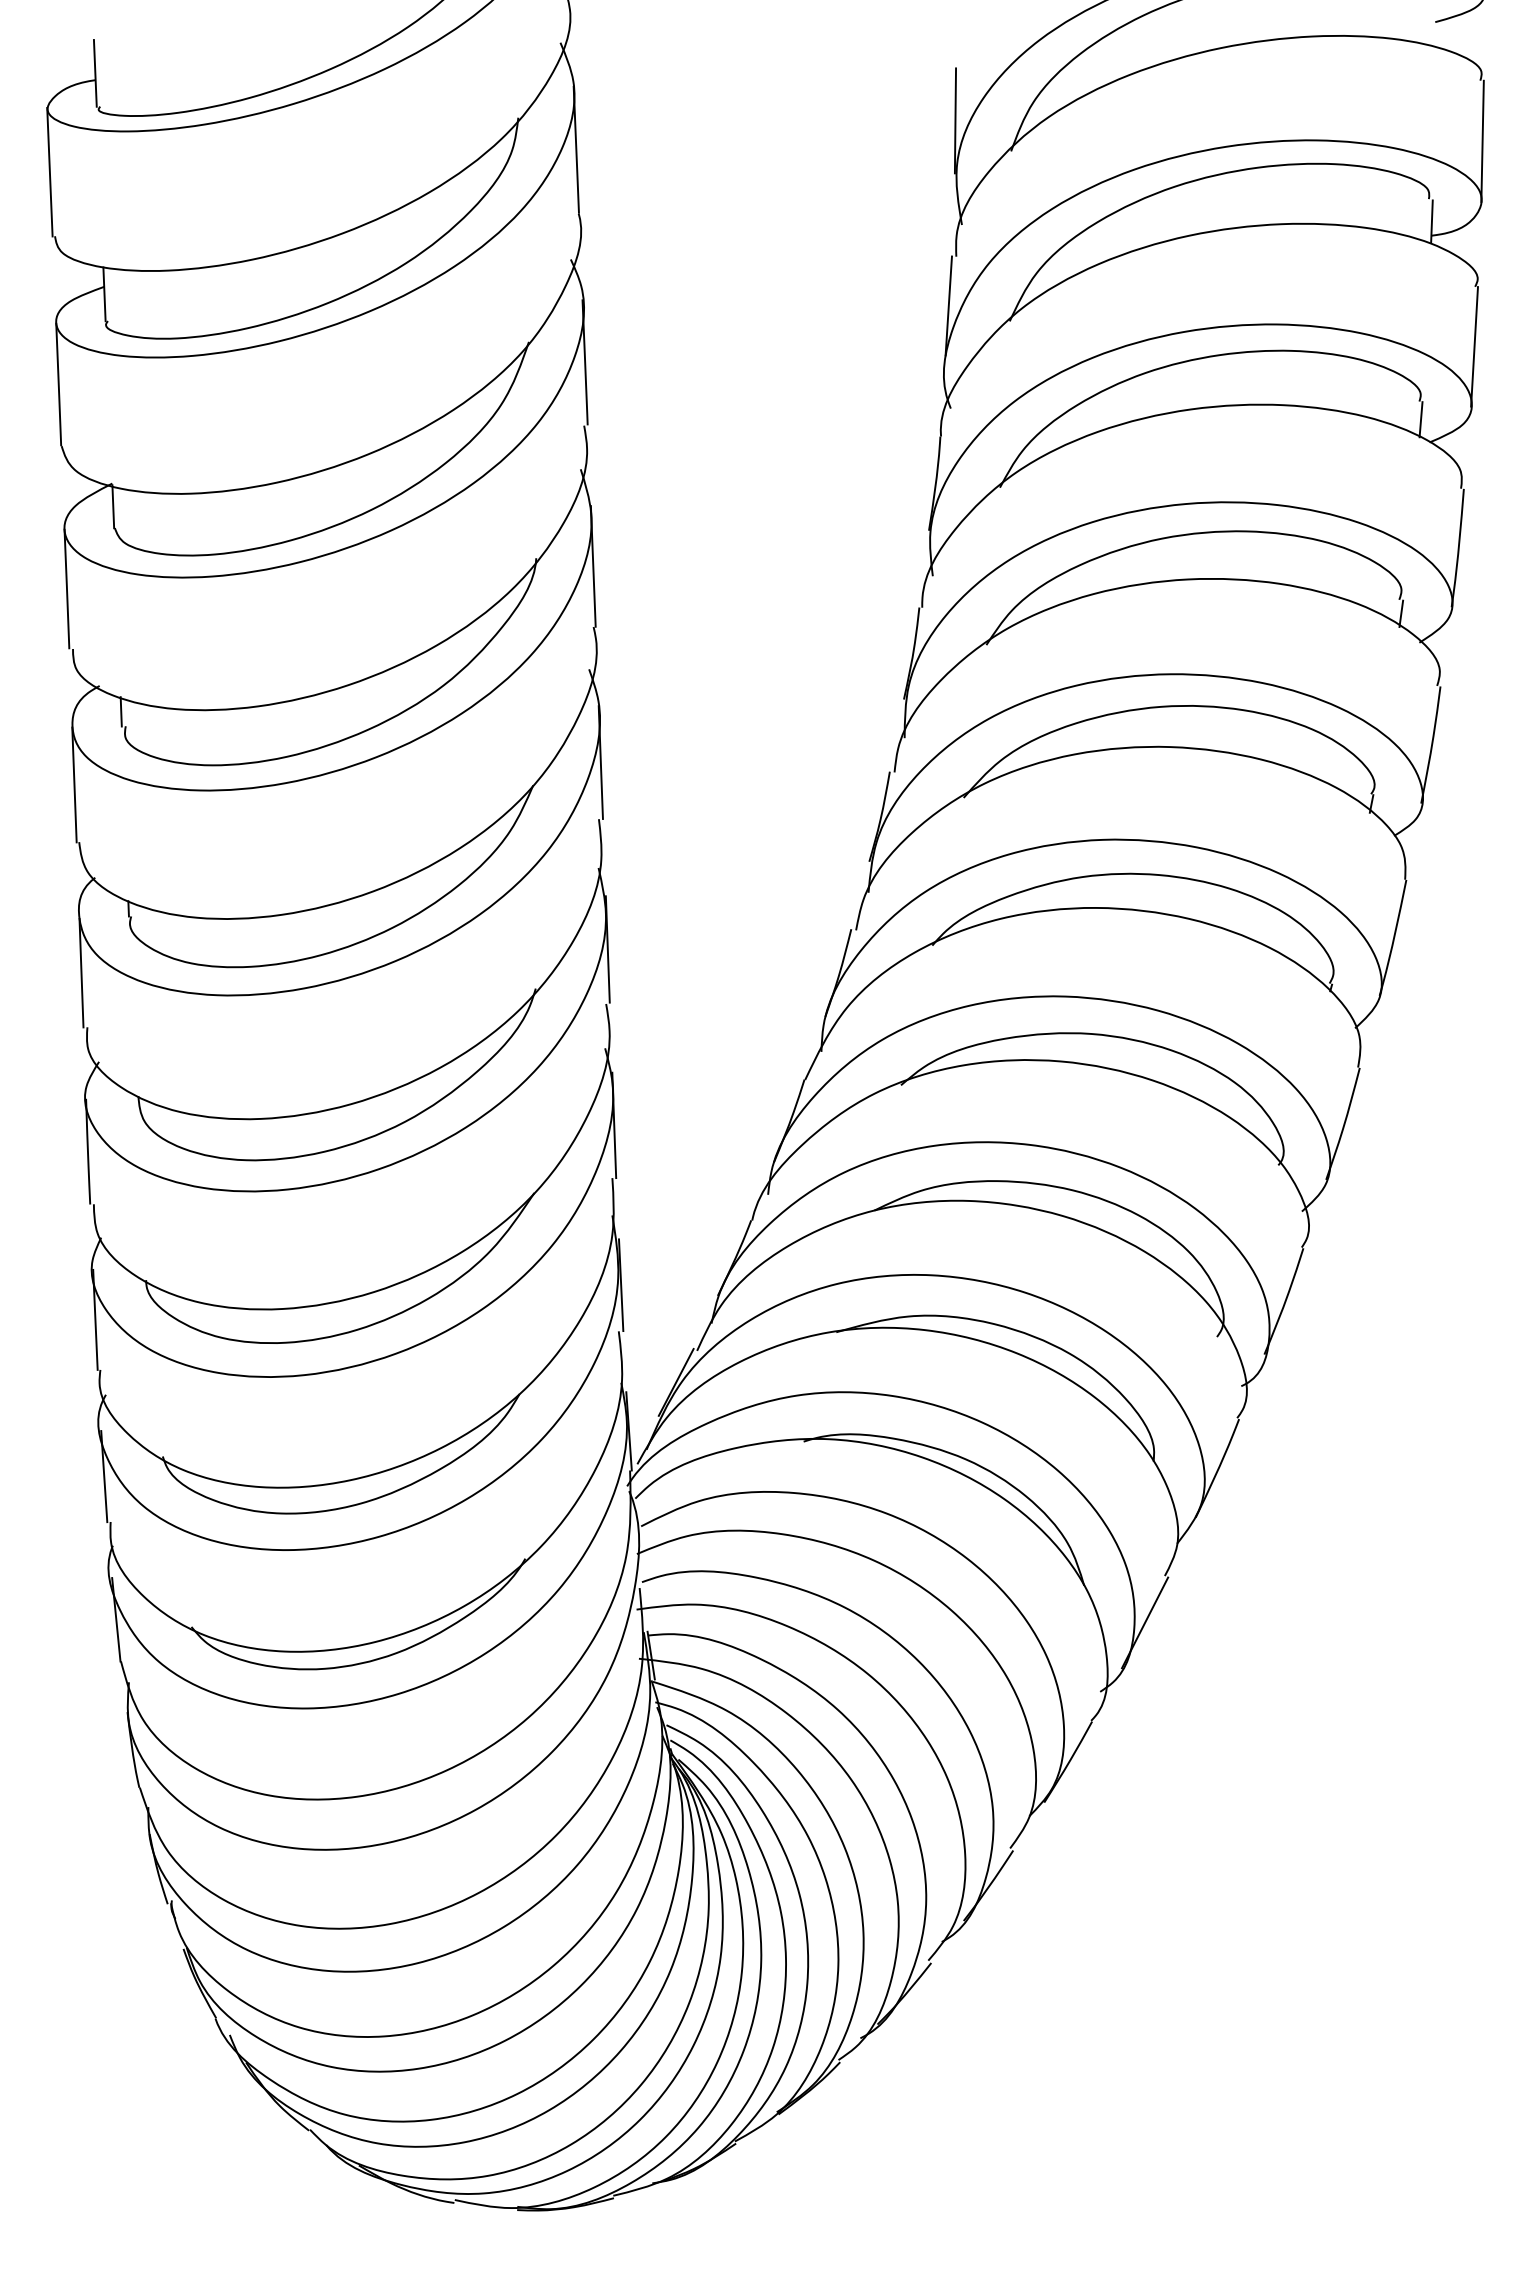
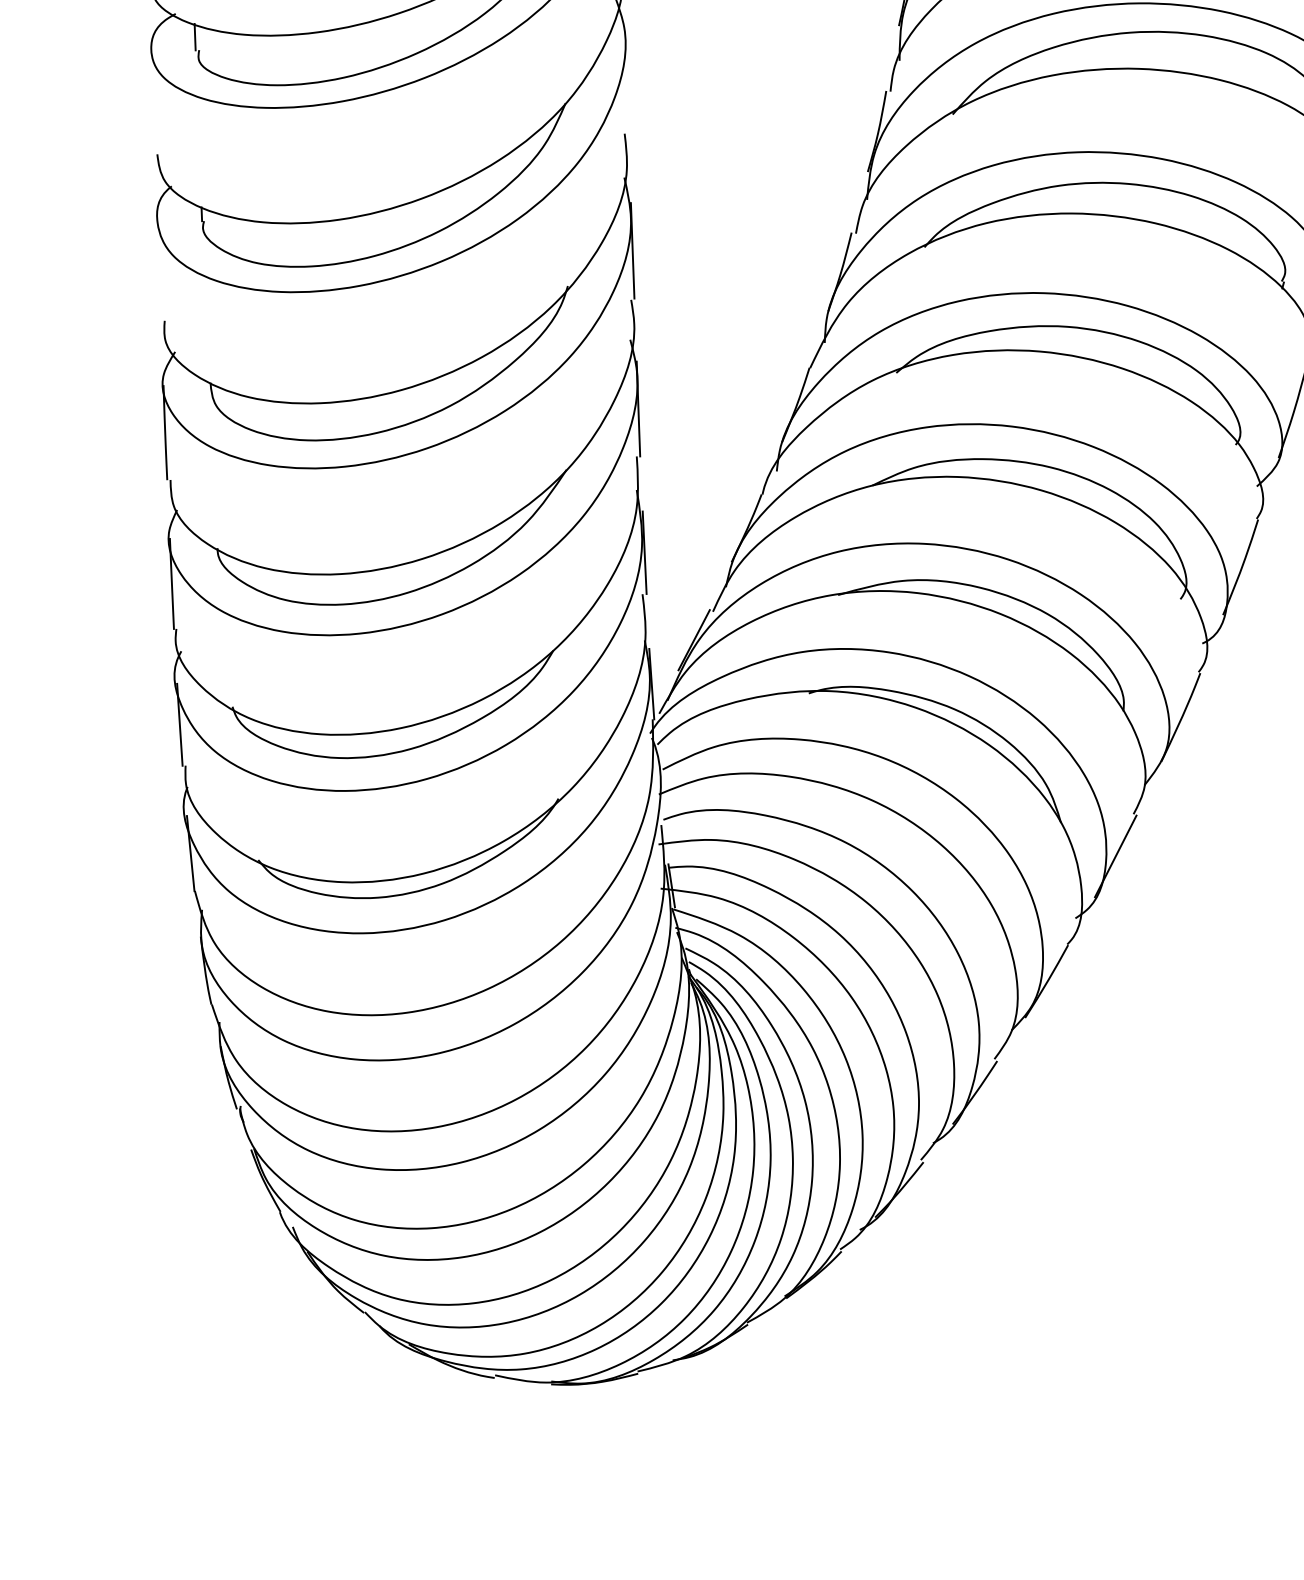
line: (600, 762) -> (626, 82), removed
line: (74, 784) -> (153, 102), removed
line: (81, 973) -> (159, 272), removed

